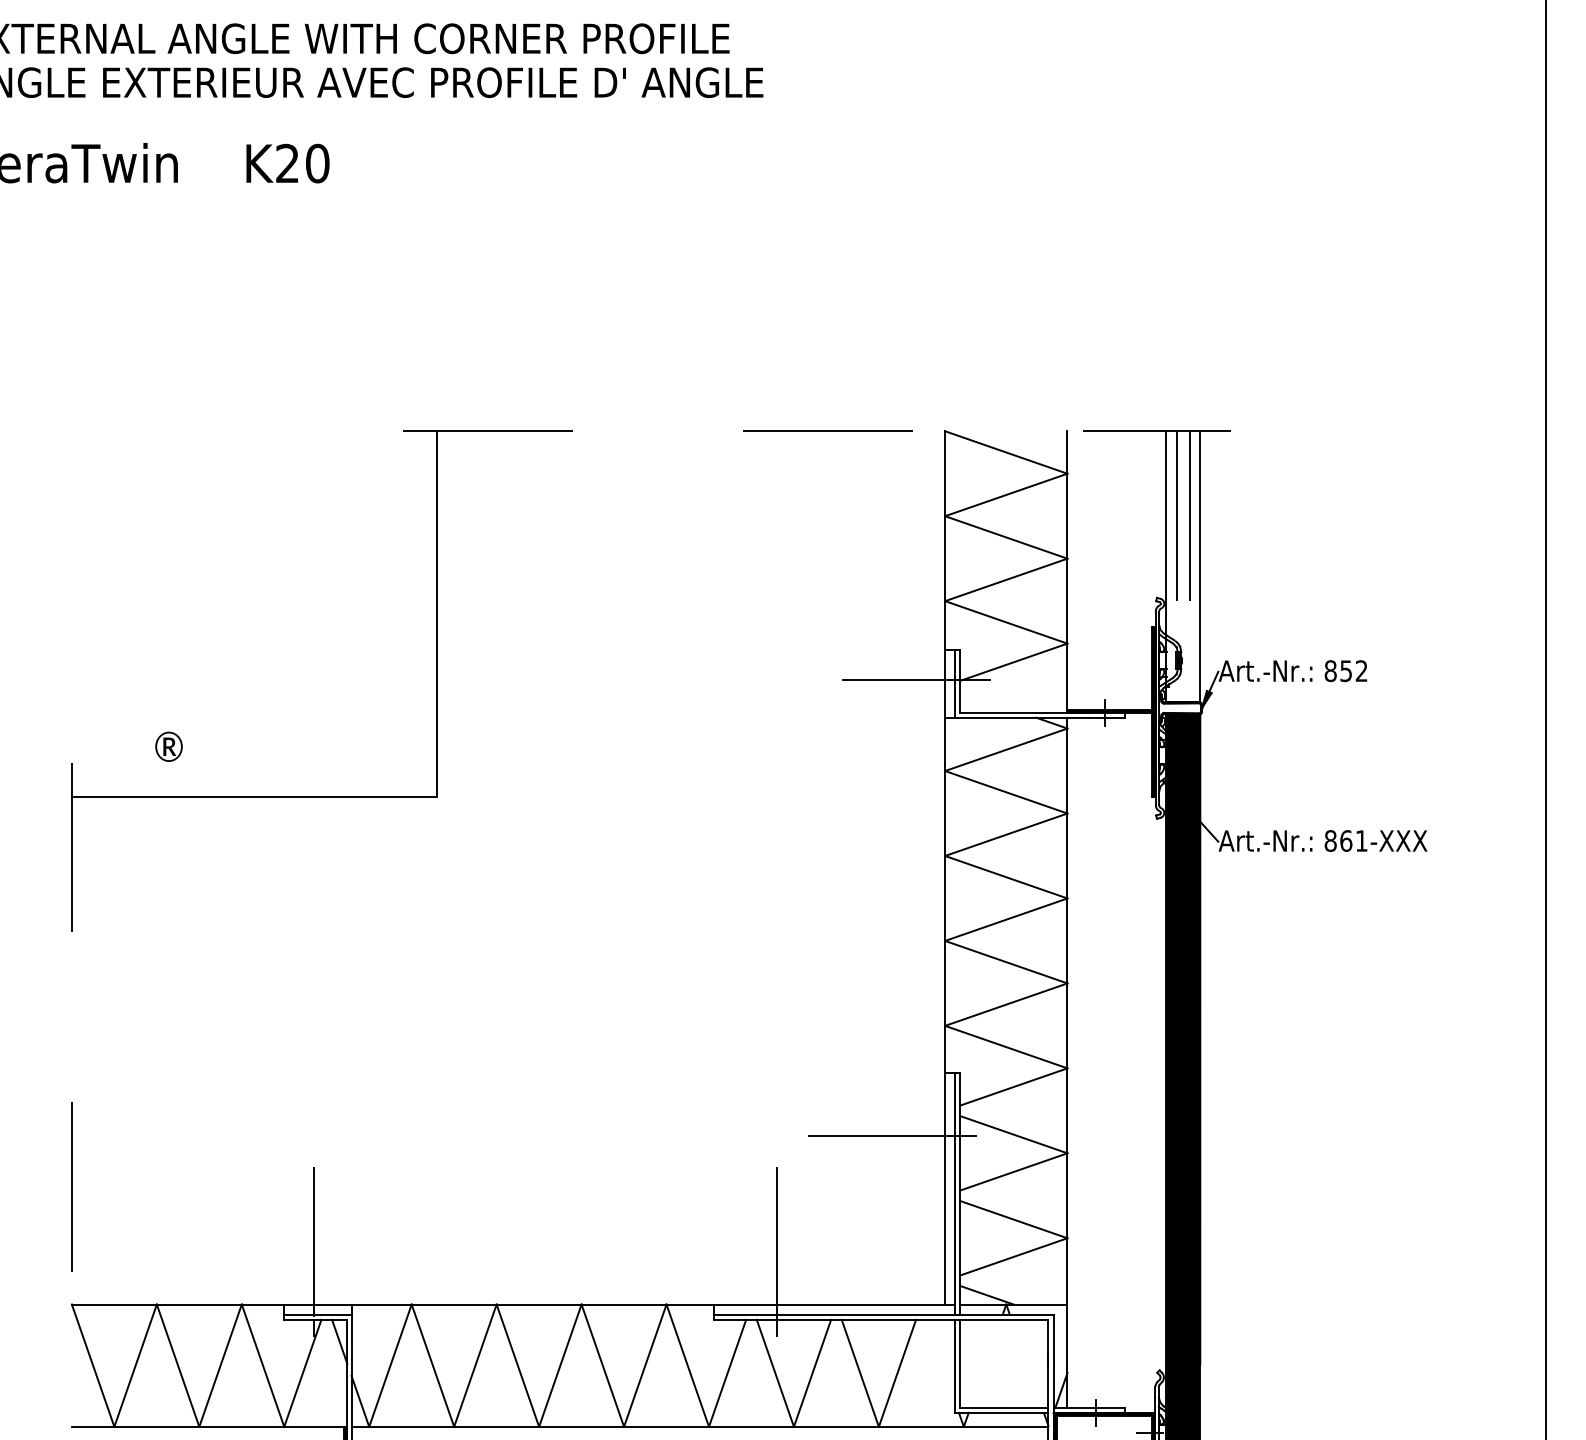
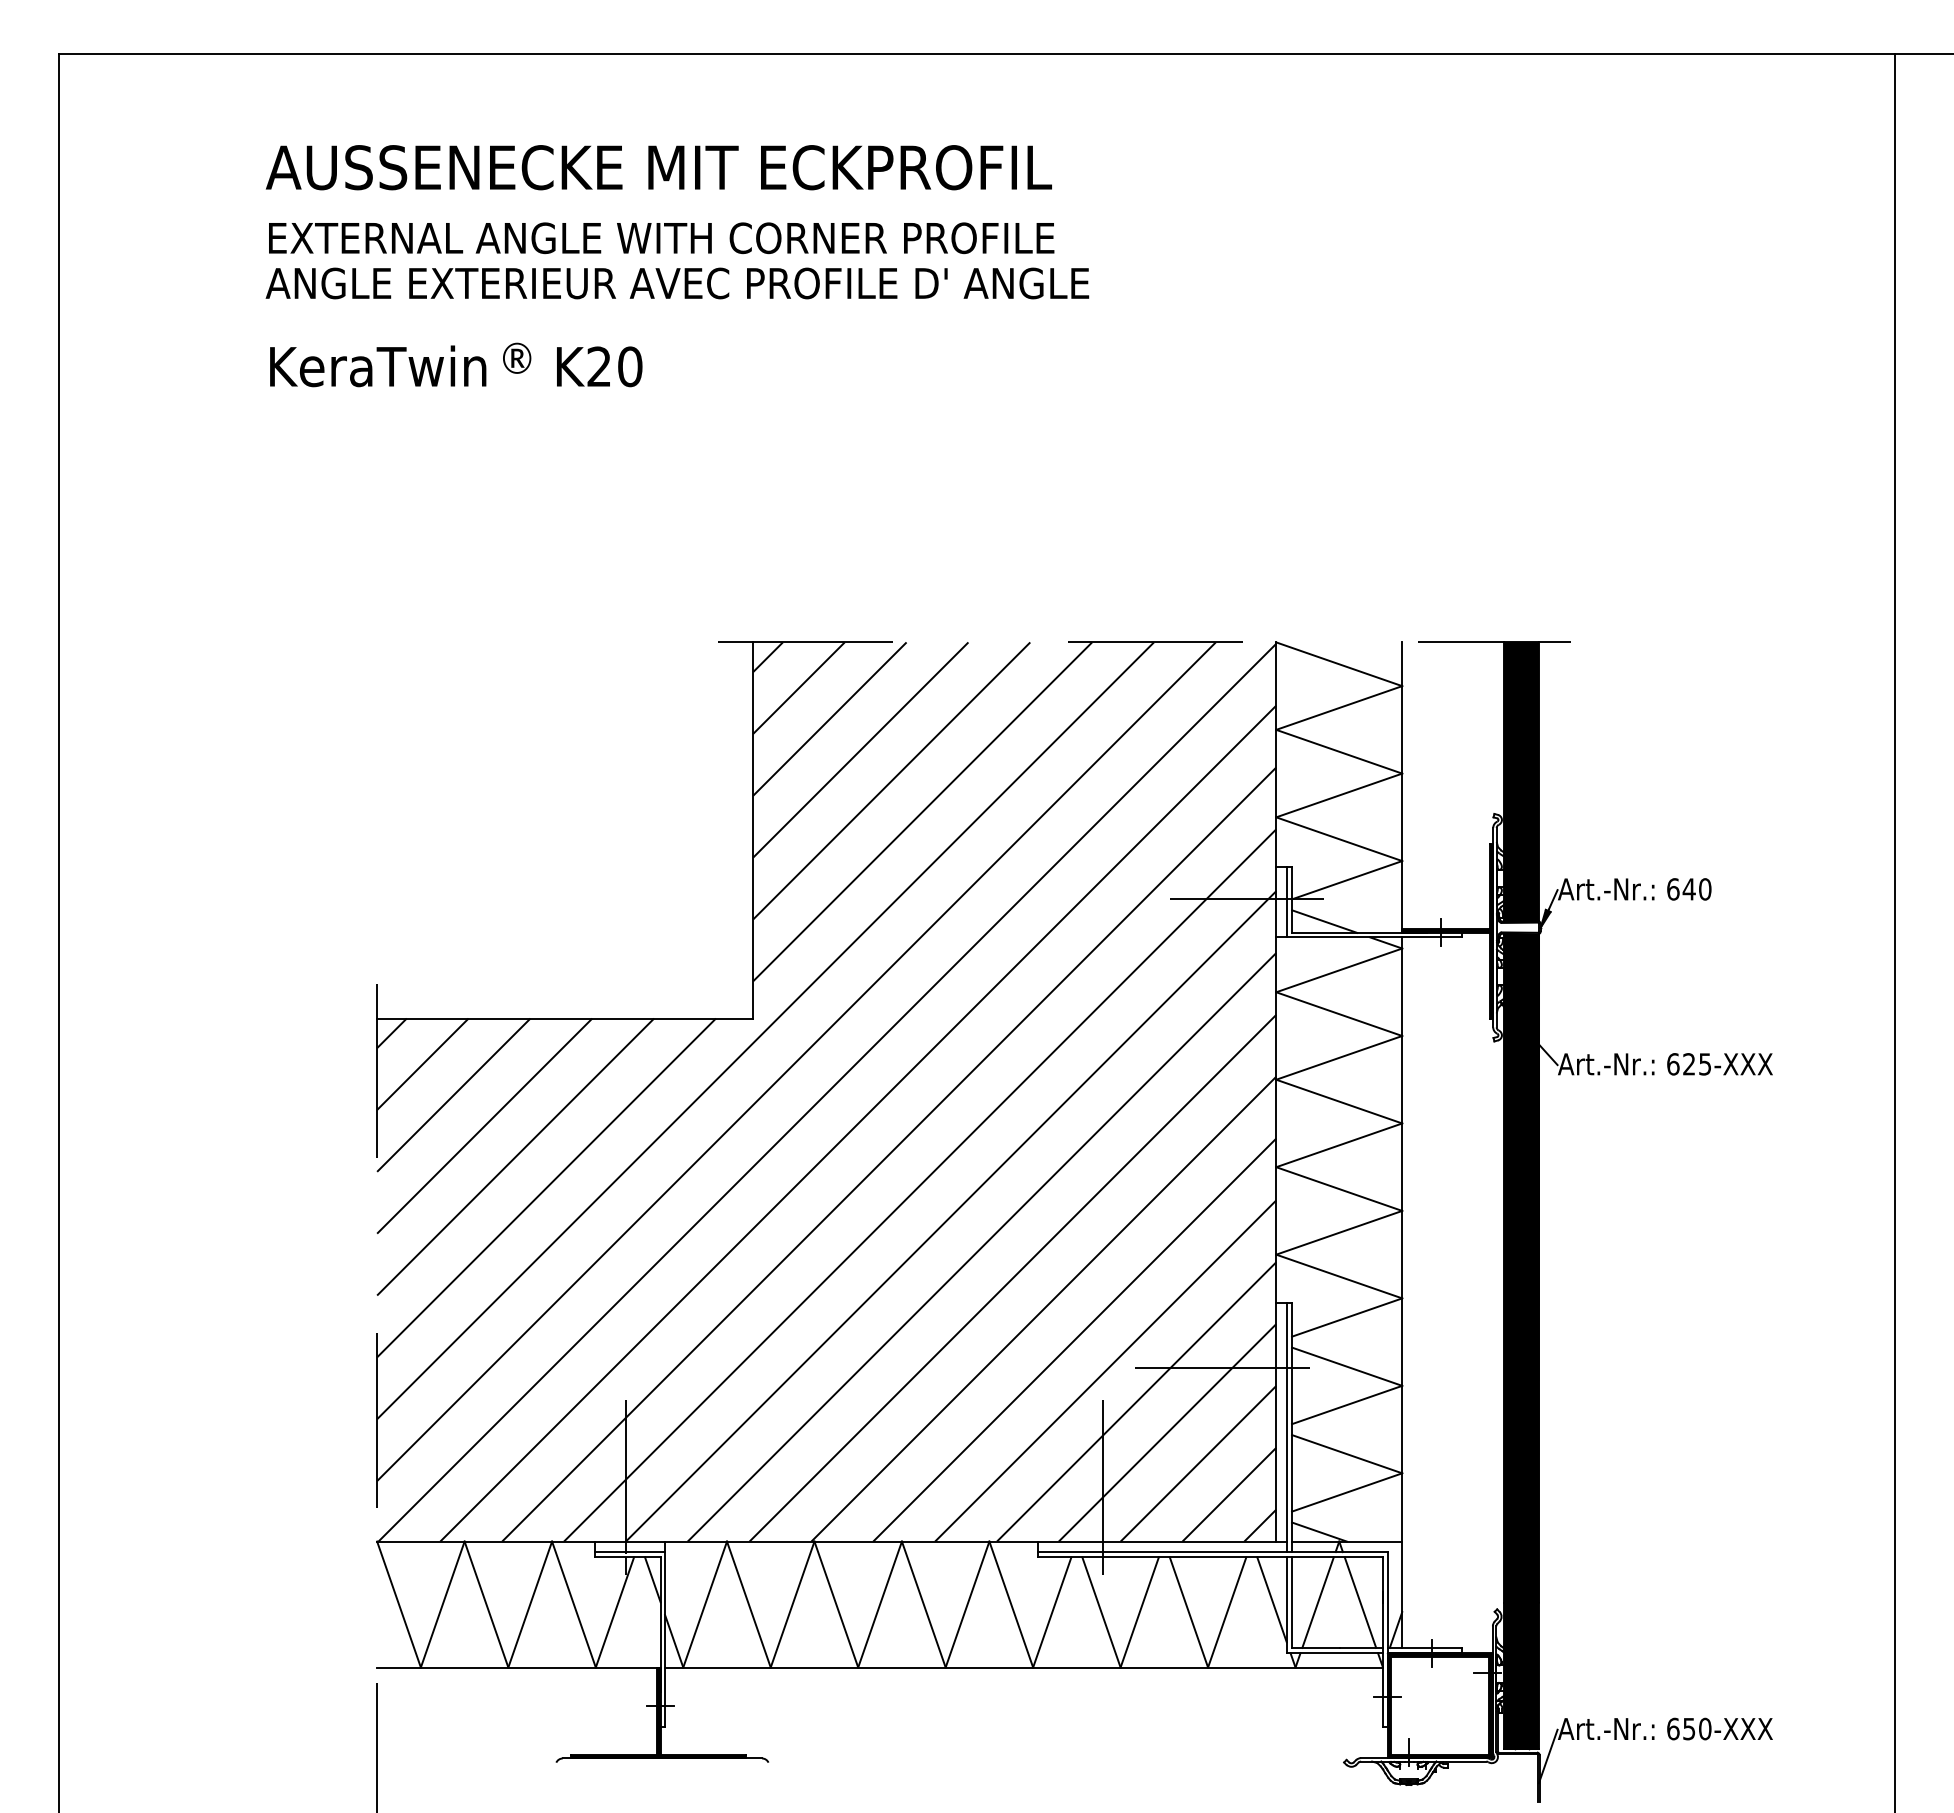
fill: (1183, 566) -> (1521, 781), added
text: (1346, 671) -> (1689, 889), 852 -> 640
line: (991, 702) -> (1324, 921), added
text: (169, 746) -> (517, 357), moved
text: (1345, 841) -> (1688, 1064), 861-XXX -> 625-XXX
hatch: (508, 867) -> (826, 1091), added
line: (940, 1360) -> (1271, 1599), added
line: (985, 1363) -> (1317, 1602), added
line: (1026, 1363) -> (1360, 1602), added

